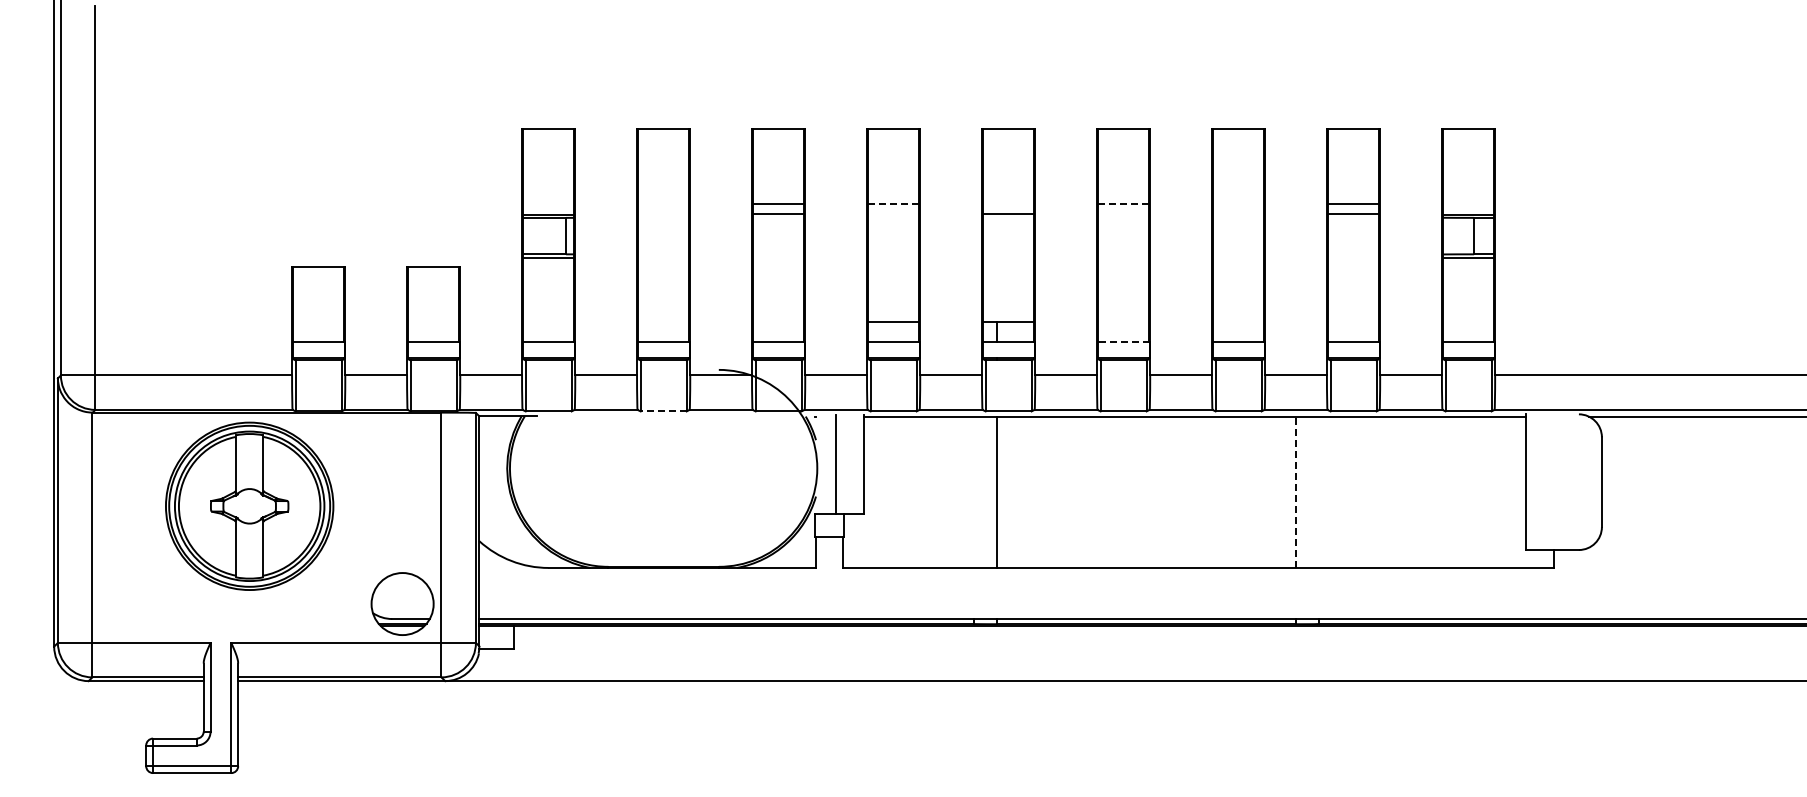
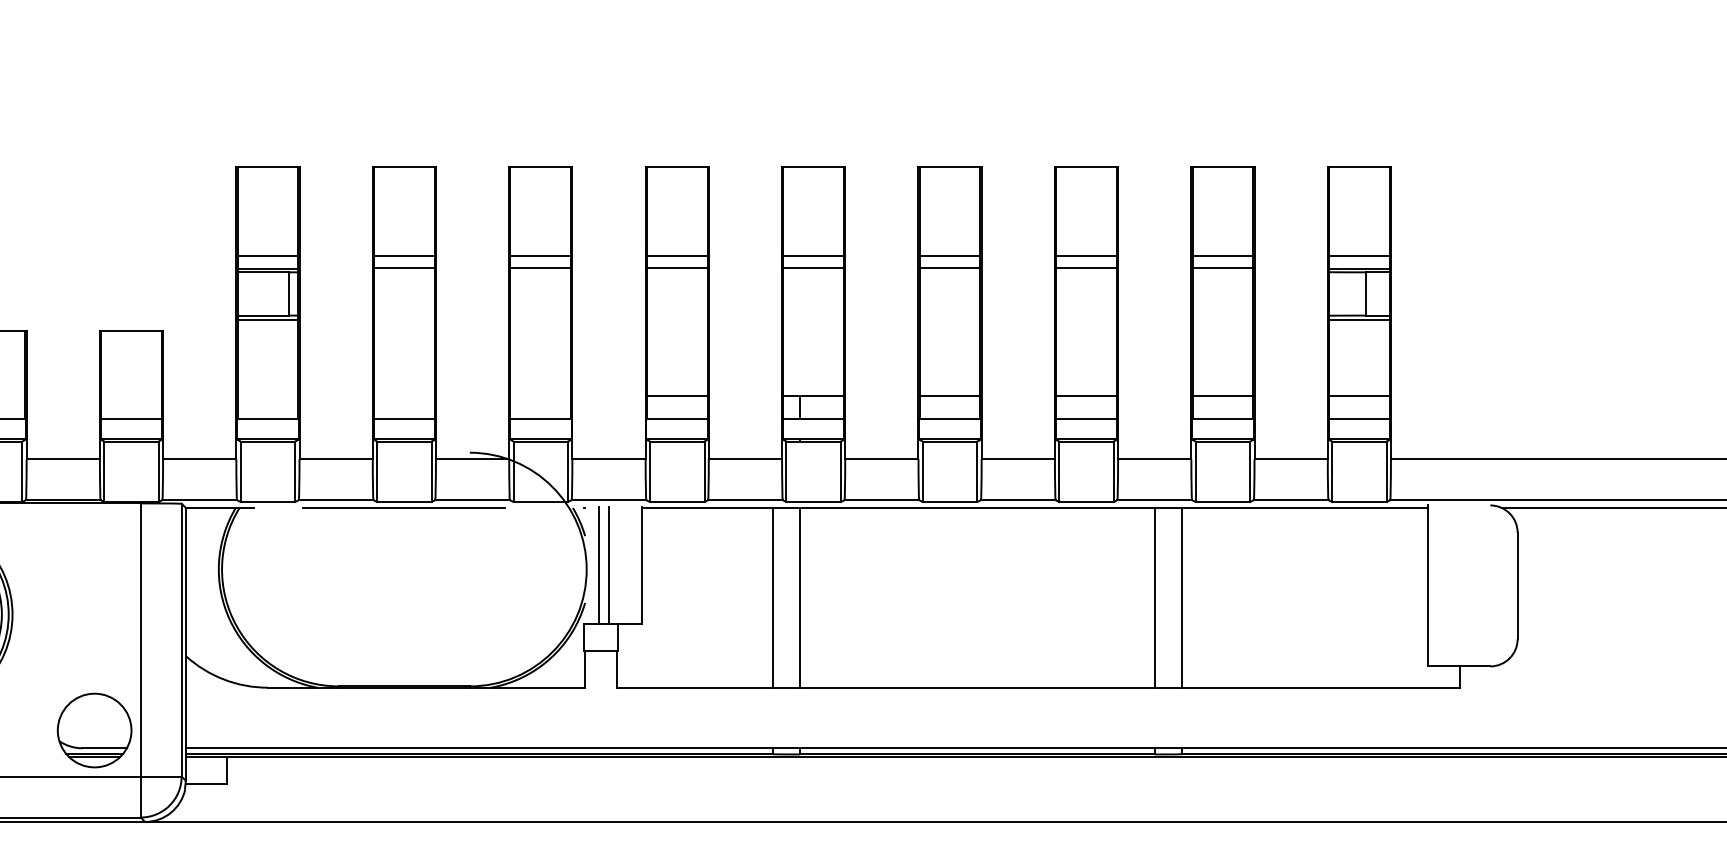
line: (548, 203) -> (267, 255), added
line: (663, 203) -> (404, 255), added
line: (893, 203) -> (677, 255), dashed -> solid
line: (1008, 203) -> (813, 255), added
line: (1123, 203) -> (949, 255), dashed -> solid
line: (1238, 203) -> (1086, 255), added
line: (1468, 203) -> (1359, 255), added
line: (663, 214) -> (404, 268), added
line: (893, 214) -> (677, 268), added
line: (1123, 214) -> (949, 268), added
line: (1238, 214) -> (1086, 268), added
line: (1123, 322) -> (949, 396), added
line: (1238, 322) -> (1086, 396), added
line: (1353, 322) -> (1222, 396), added
line: (1468, 322) -> (1359, 396), added
line: (1123, 341) -> (949, 419), dashed -> solid
line: (663, 411) -> (404, 502), dashed -> solid
line: (663, 416) -> (404, 507), added
line: (827, 464) -> (598, 564), added
line: (974, 491) -> (773, 596), added
line: (1319, 491) -> (1182, 596), added
line: (1296, 492) -> (1155, 598), dashed -> solid

